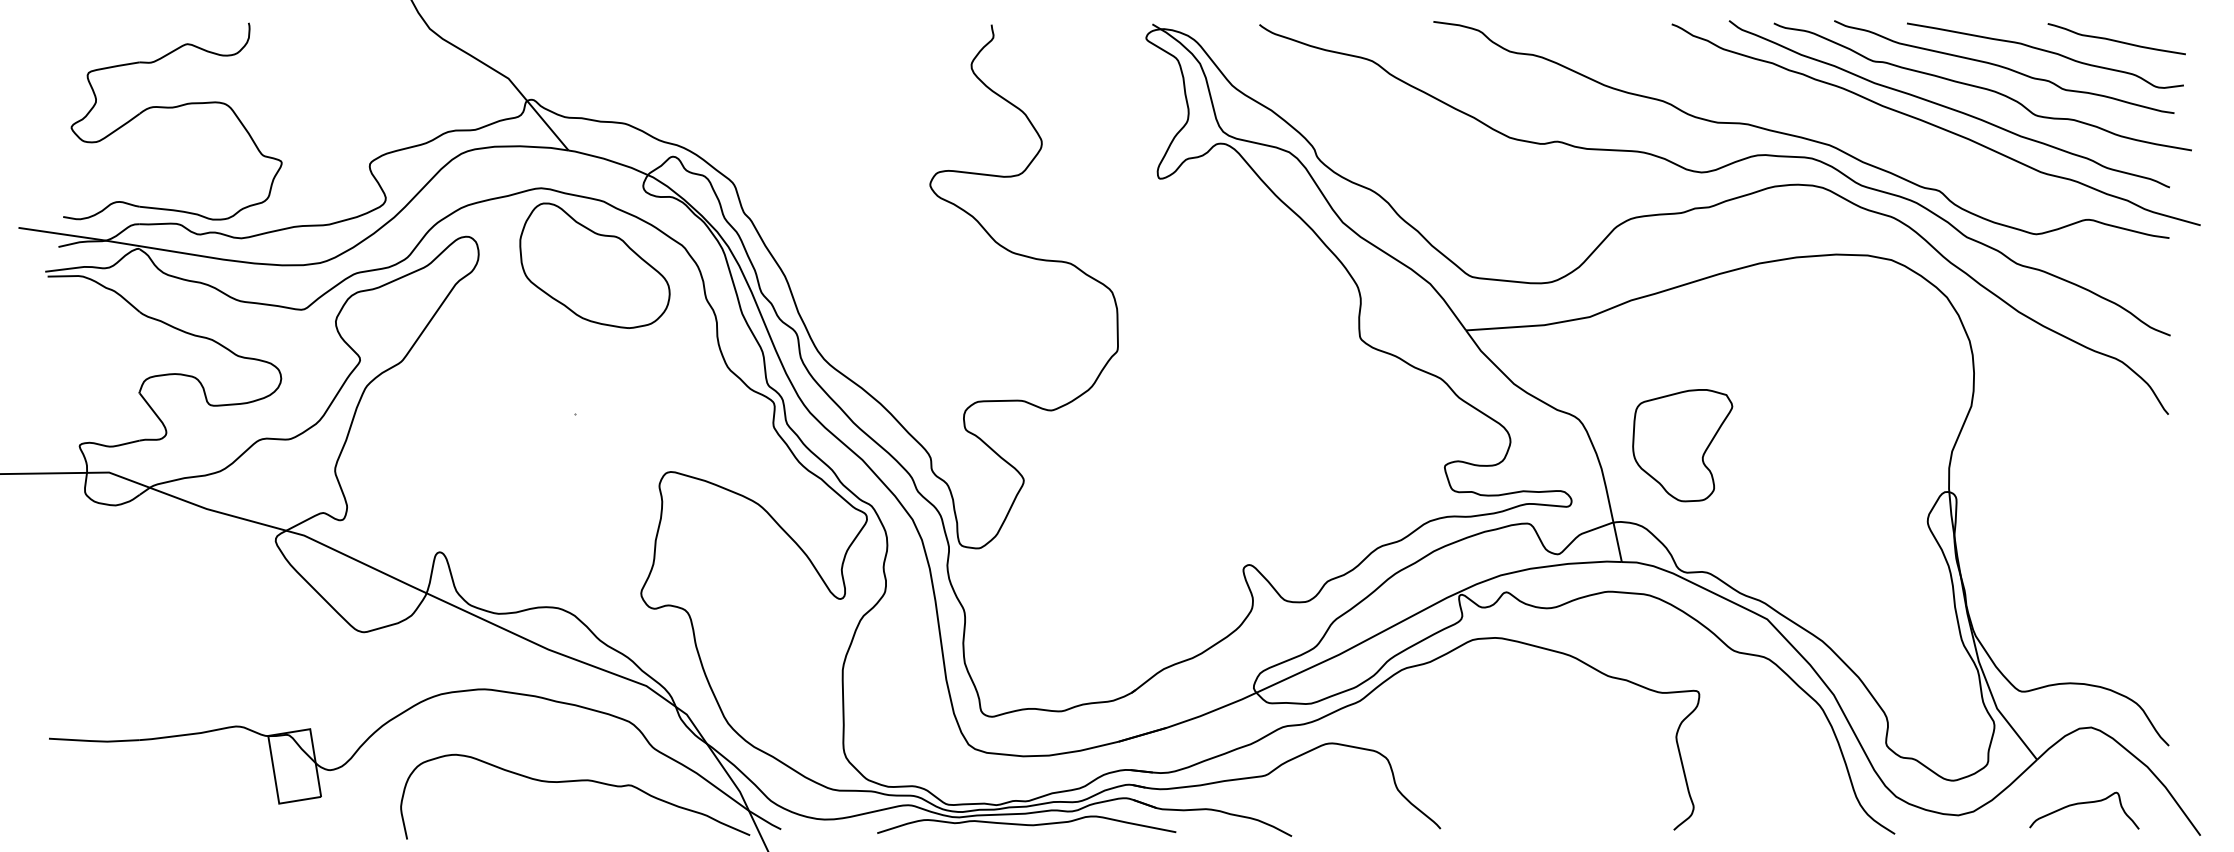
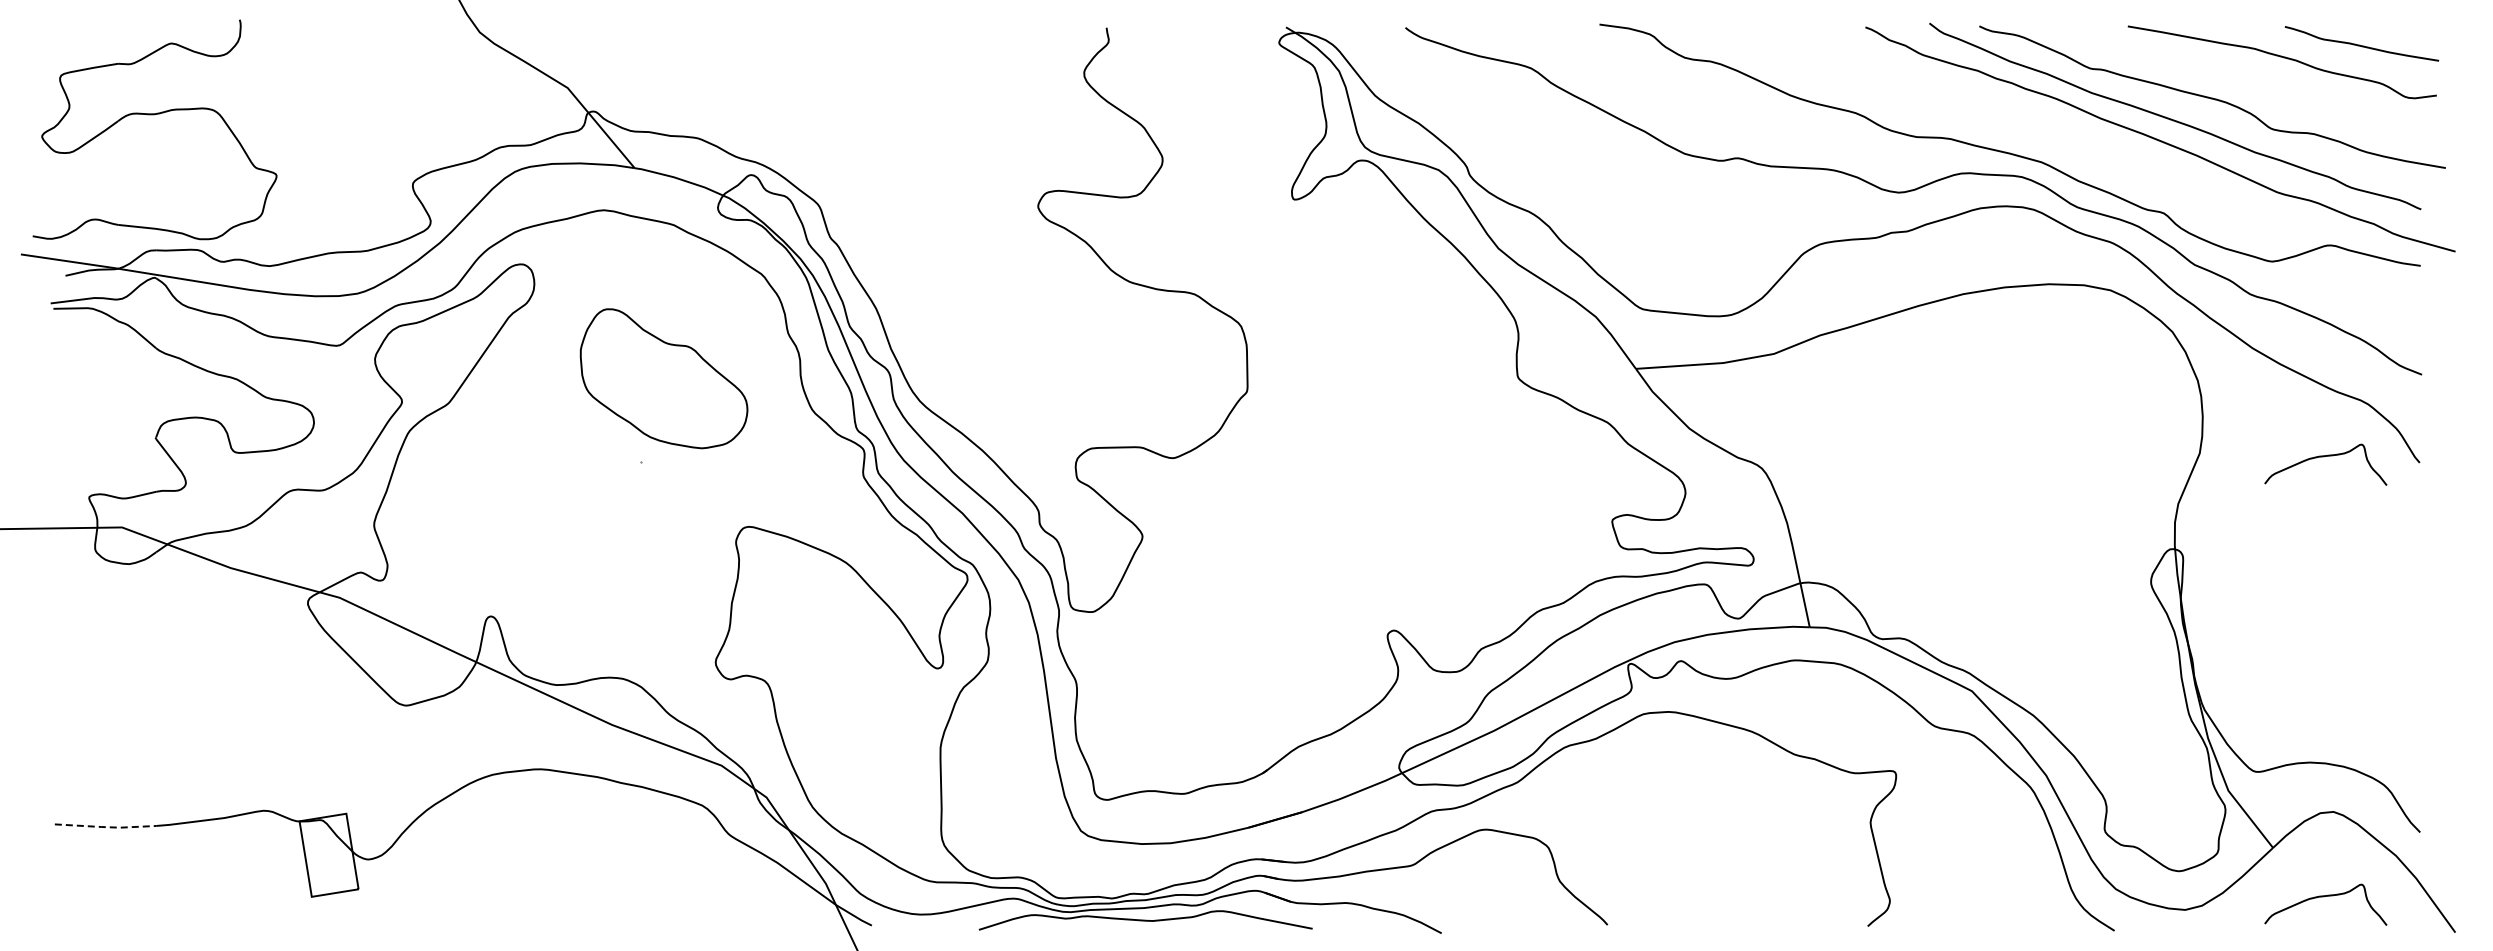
curve: (2004, 66) -> (2236, 74), removed
part: (172, 108) -> (154, 115), moved
part: (594, 265) -> (663, 378), moved
curve: (2083, 409) -> (2324, 457), added
part: (1682, 445) -> (1877, 497), removed
line: (95, 741) -> (106, 827), solid -> dashed
curve: (574, 781) -> (641, 872), removed

